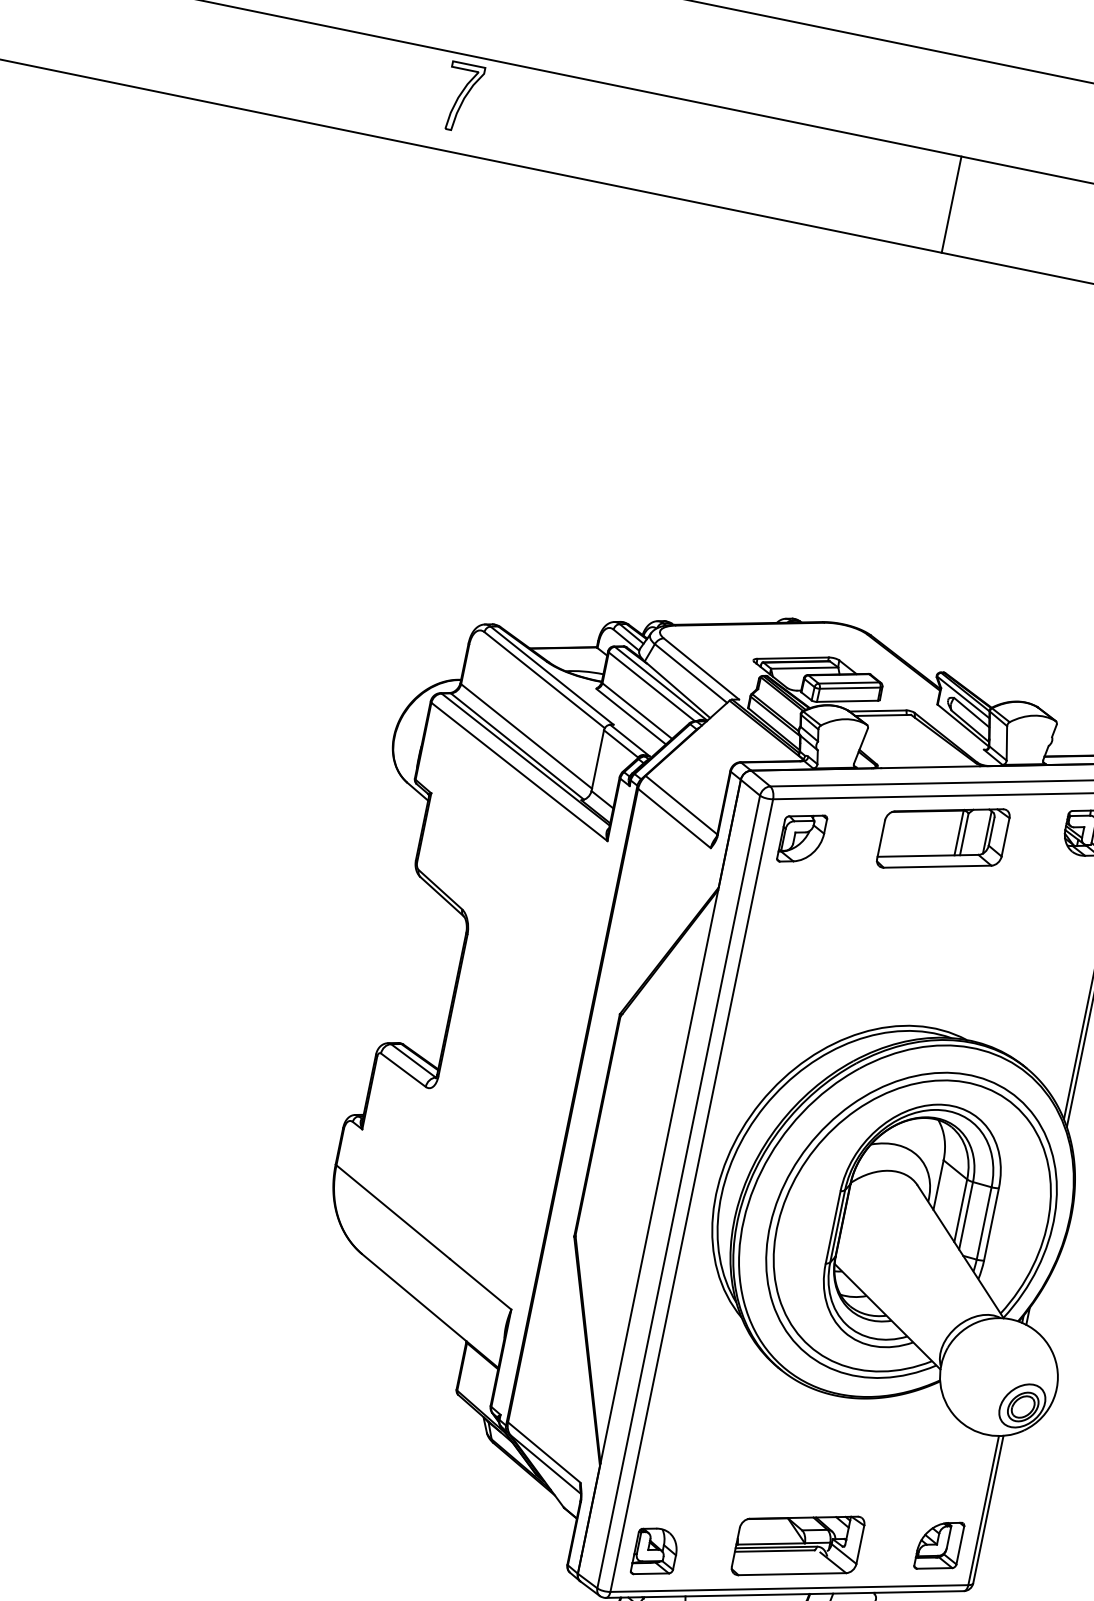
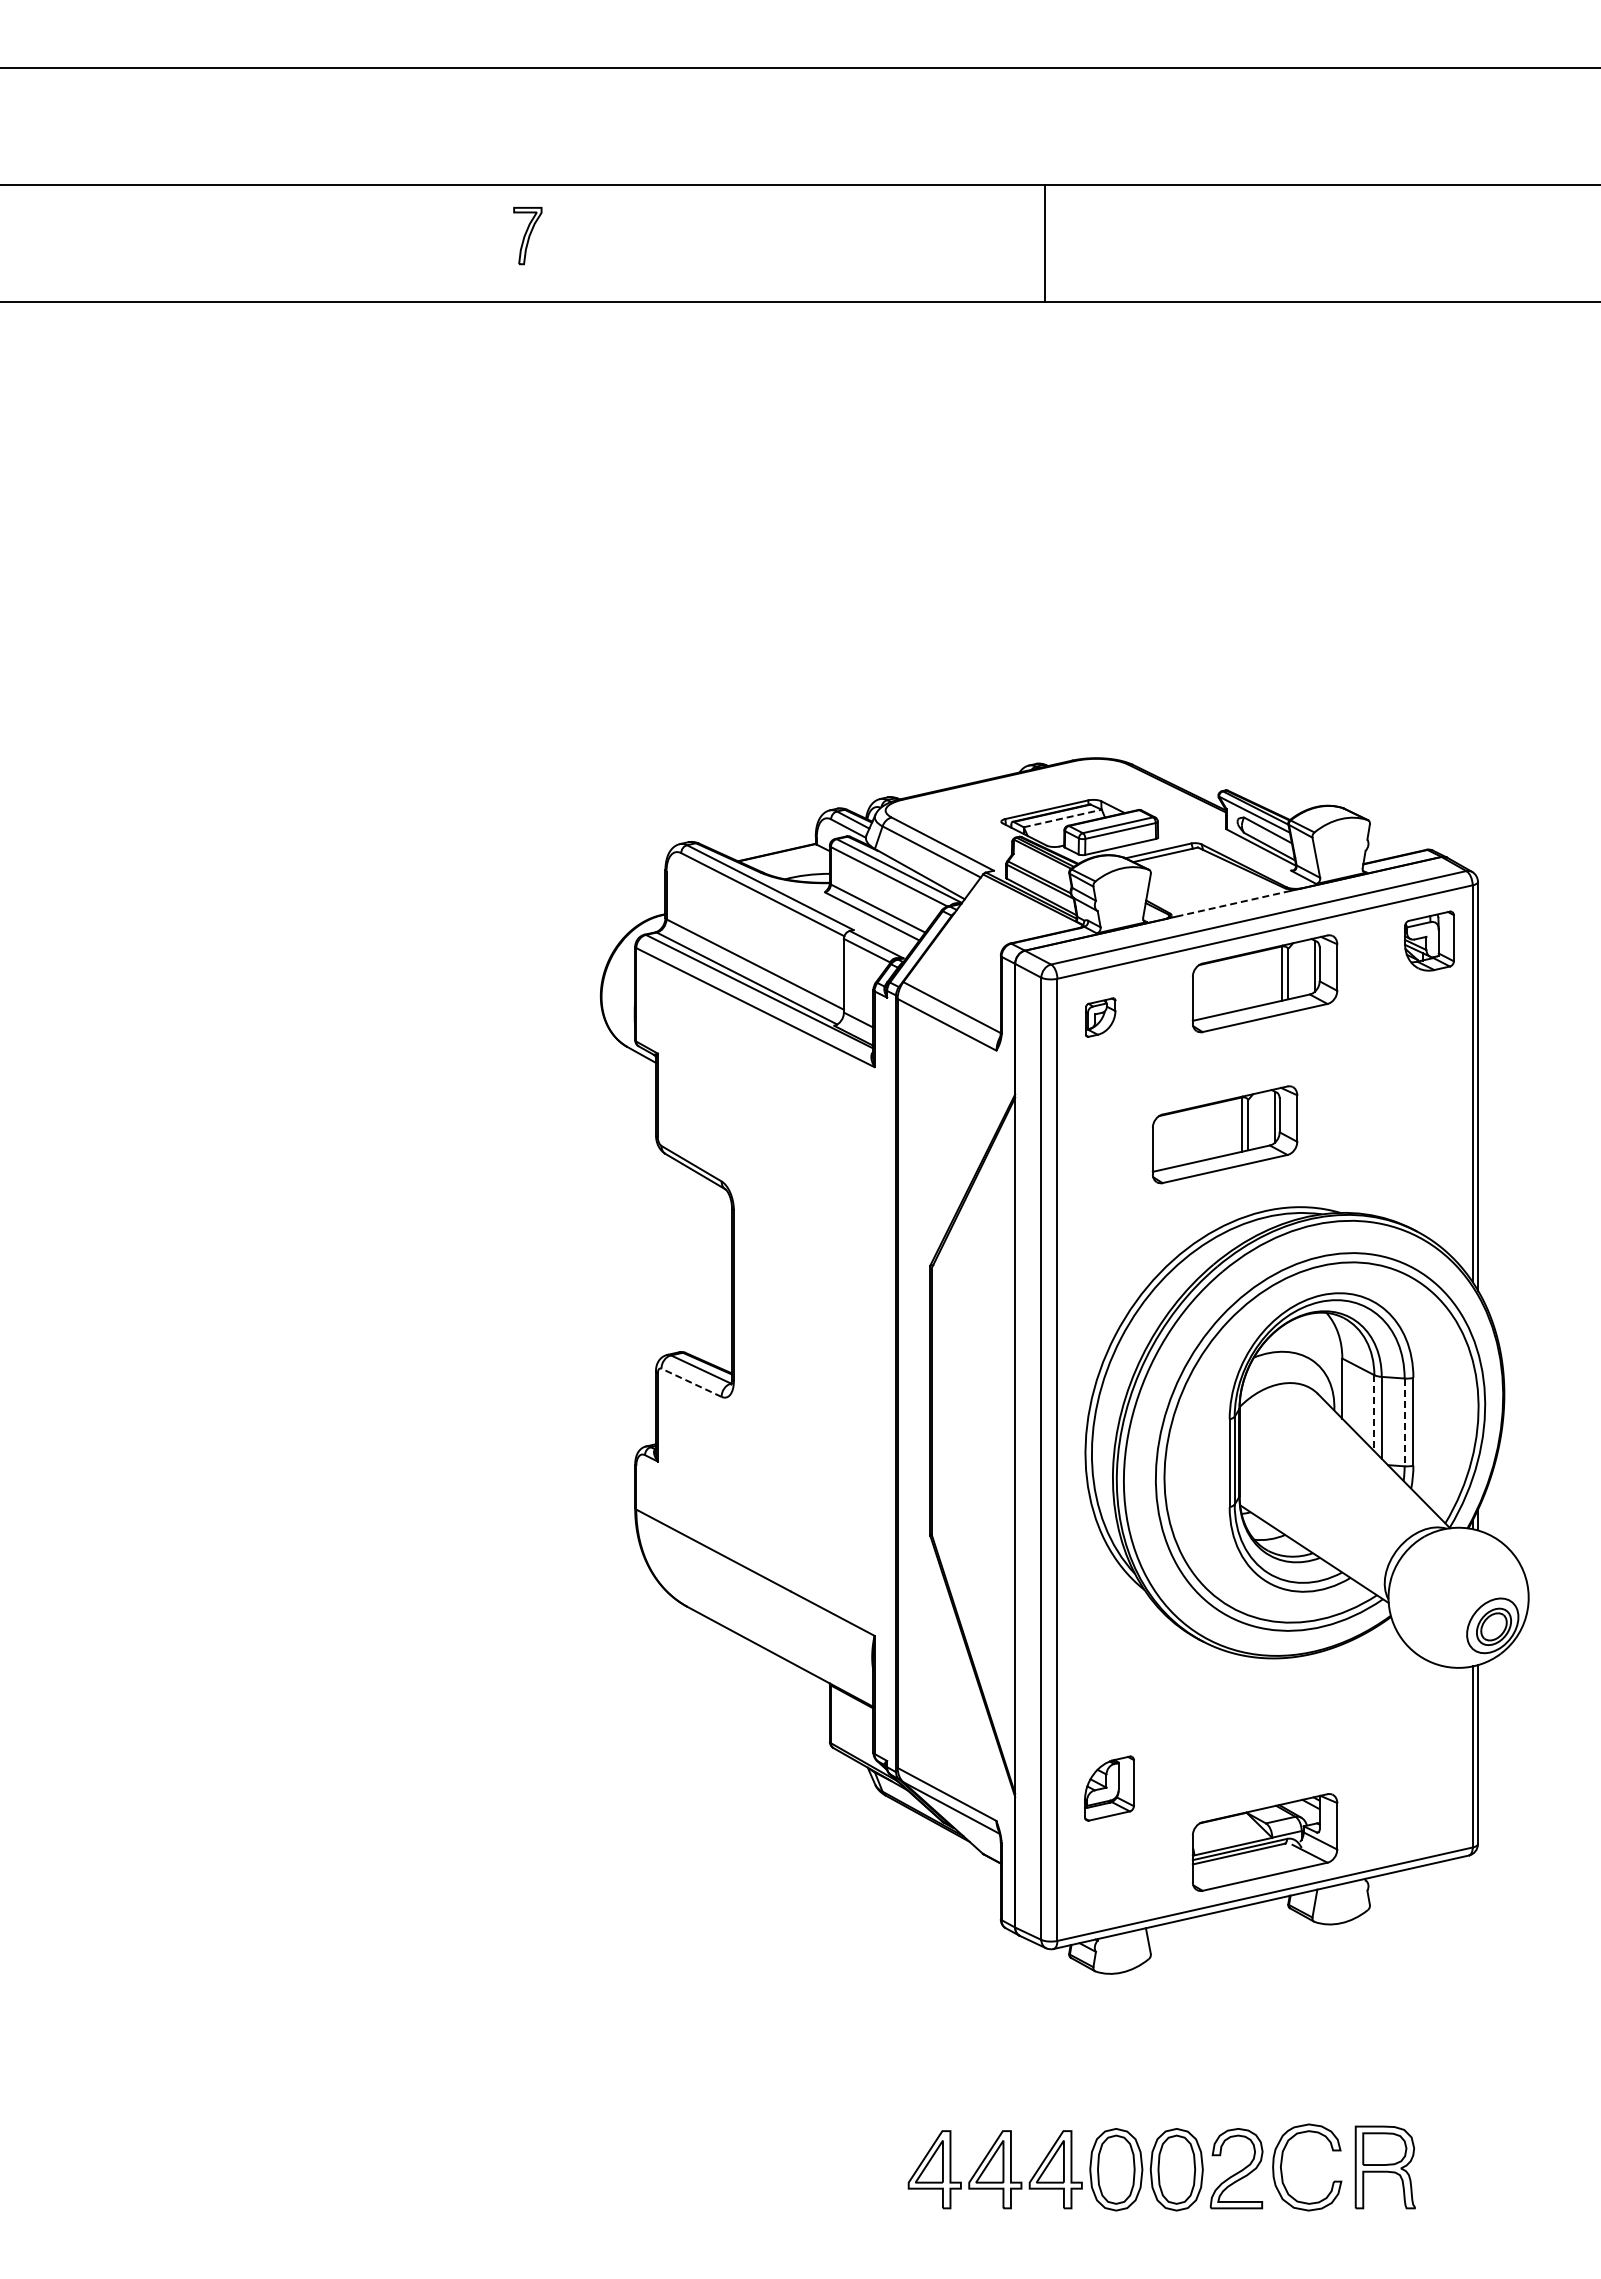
part: (462, 97) -> (527, 235), size x0.7
line: (951, 204) -> (1045, 243), moved
line: (805, 668) -> (1063, 818), solid -> dashed
line: (930, 767) -> (1233, 903), solid -> dashed
part: (802, 838) -> (1100, 1017), size x0.6
part: (884, 955) -> (1224, 1134), added
line: (403, 1069) -> (691, 1382), solid -> dashed
line: (960, 1211) -> (1374, 1413), solid -> dashed
line: (984, 1223) -> (1404, 1422), solid -> dashed
part: (939, 1545) -> (1109, 1788), moved
part: (655, 1552) -> (1100, 1884), removed

